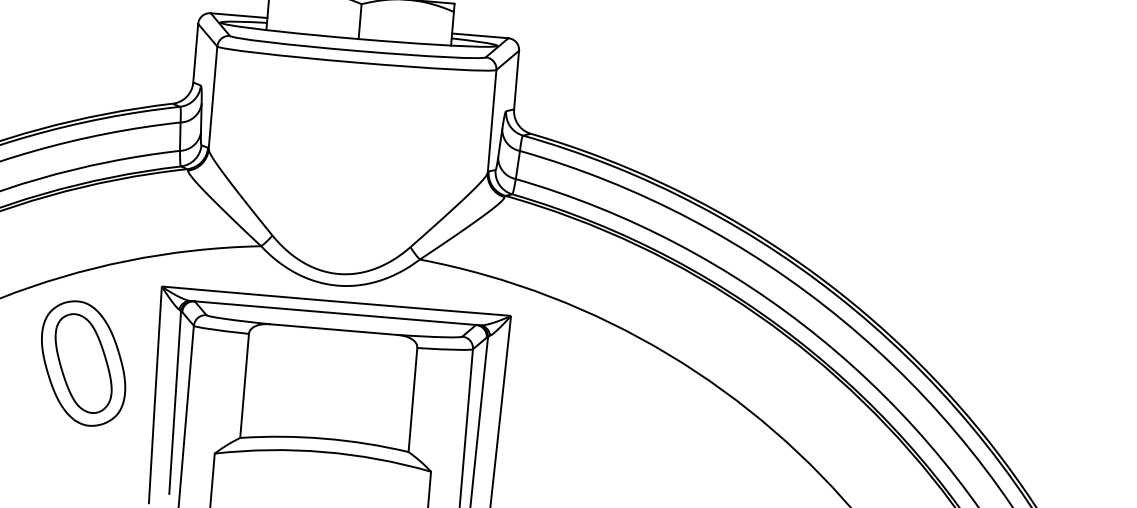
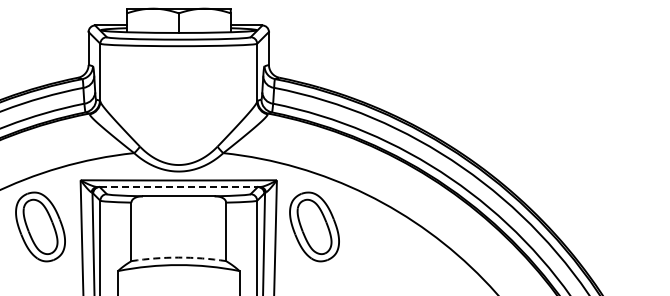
line: (336, 314) -> (179, 187), solid -> dashed
part: (571, 403) -> (314, 226), added
arc: (324, 438) -> (178, 257), solid -> dashed

